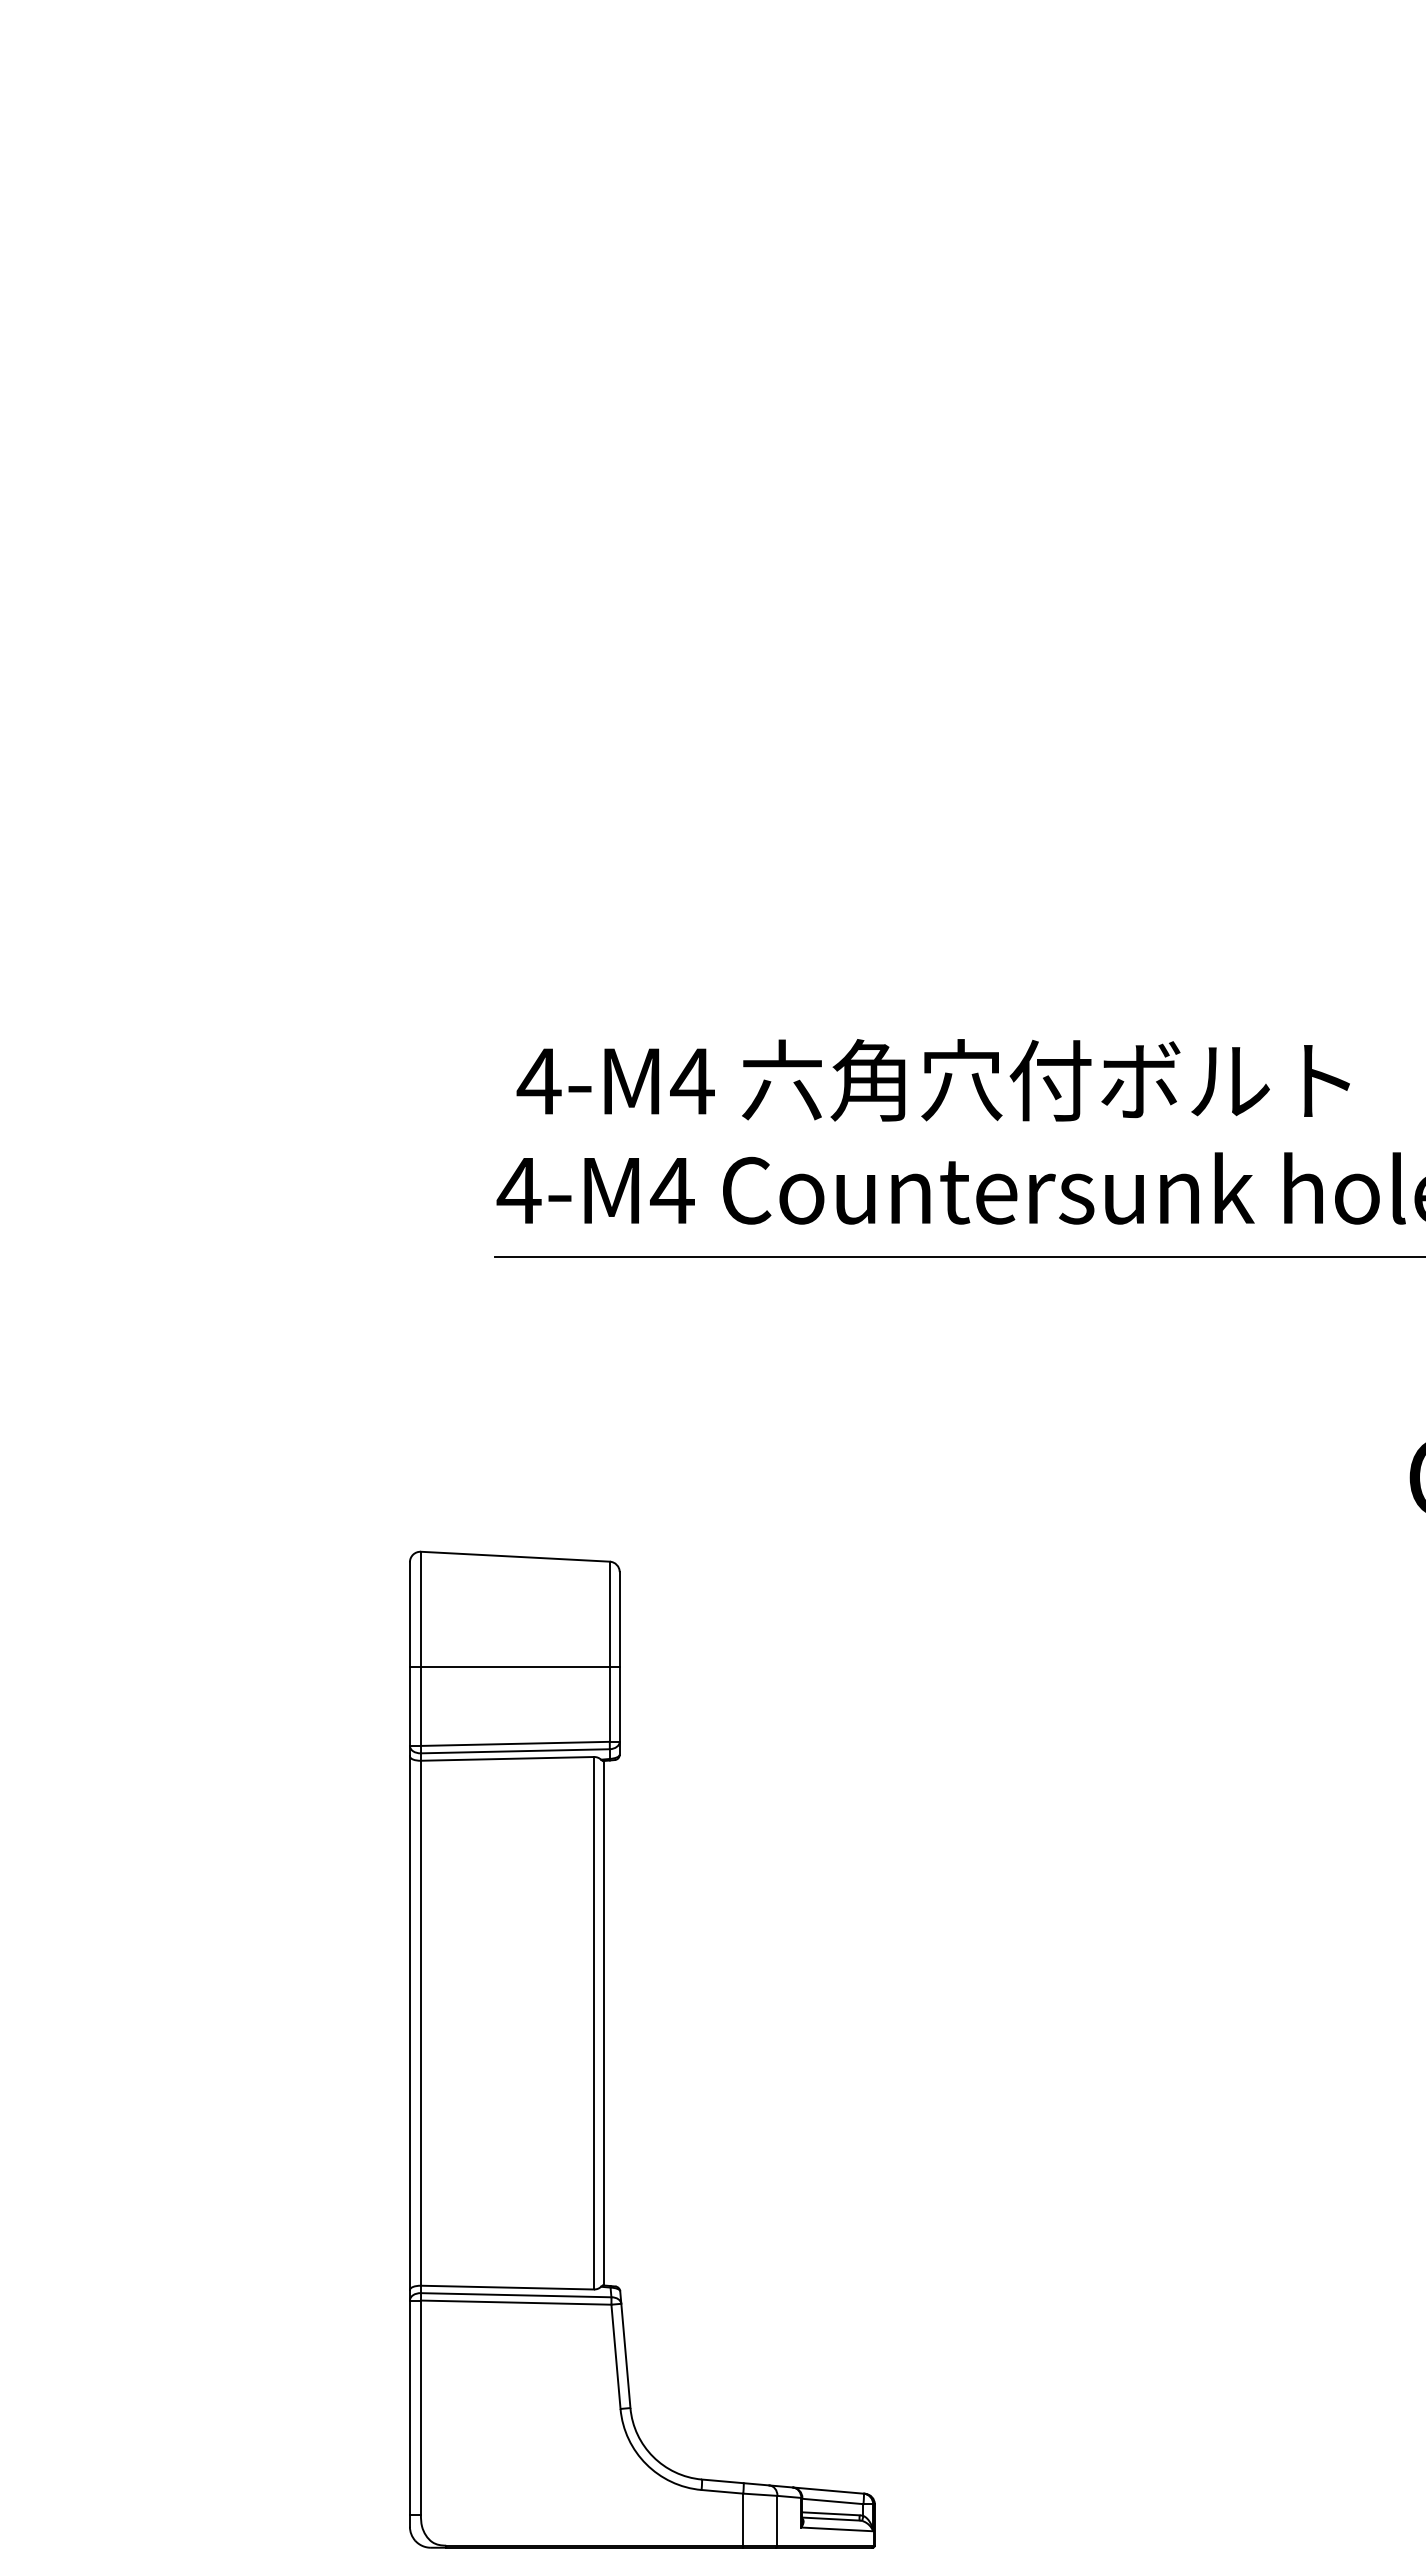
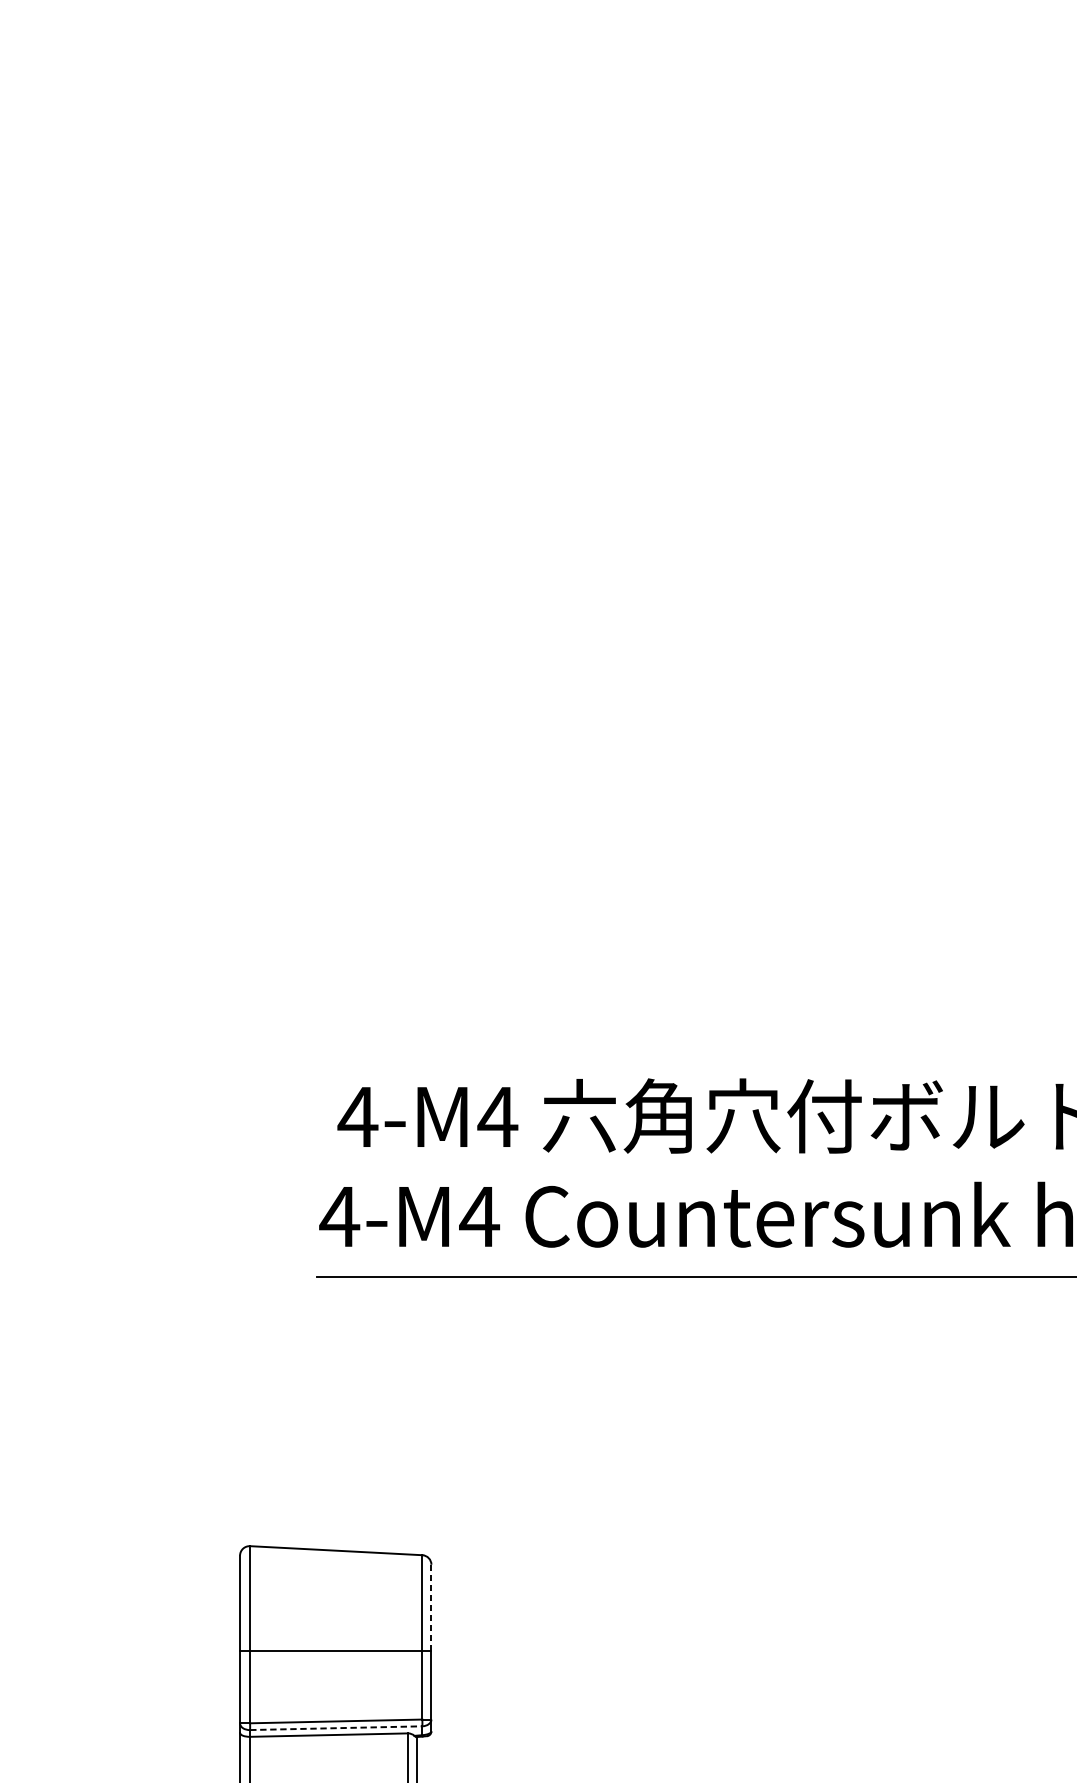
line: (619, 1619) -> (431, 1607), solid -> dashed
line: (515, 1751) -> (336, 1728), solid -> dashed

